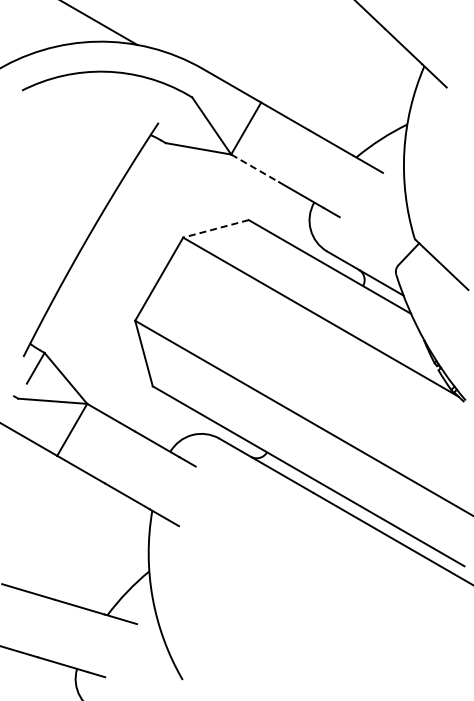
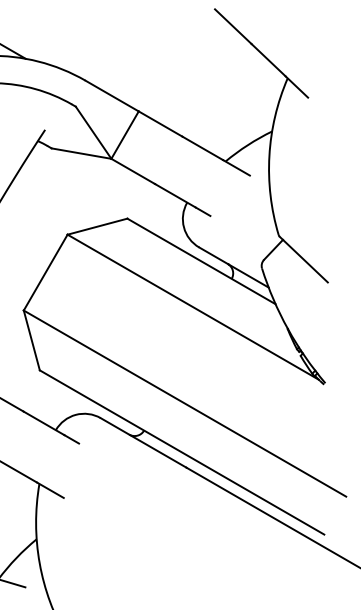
line: (255, 168) -> (133, 171), dashed -> solid
line: (215, 228) -> (97, 226), dashed -> solid

